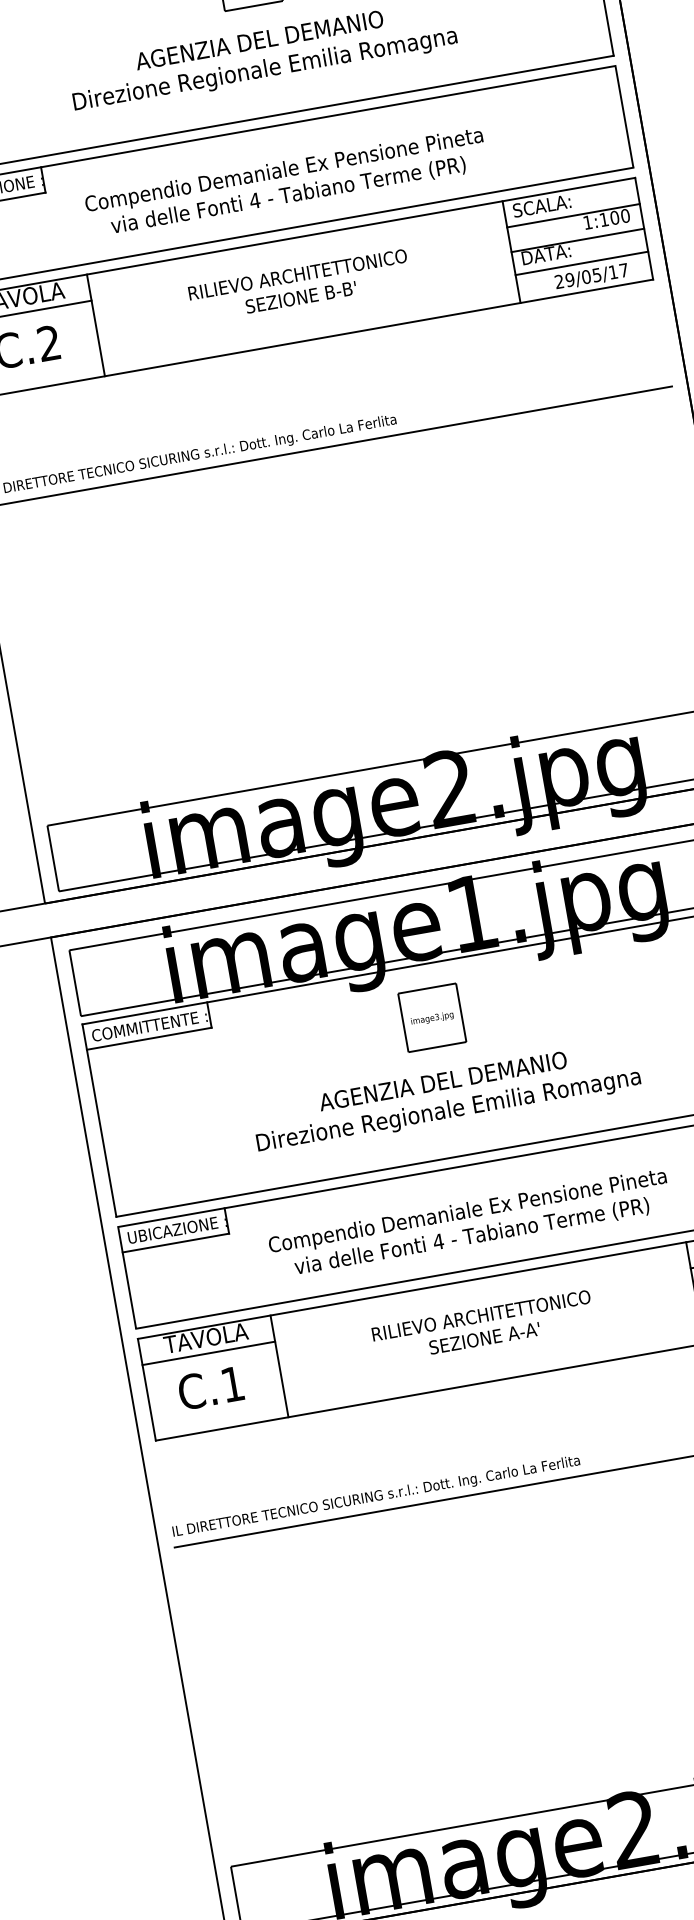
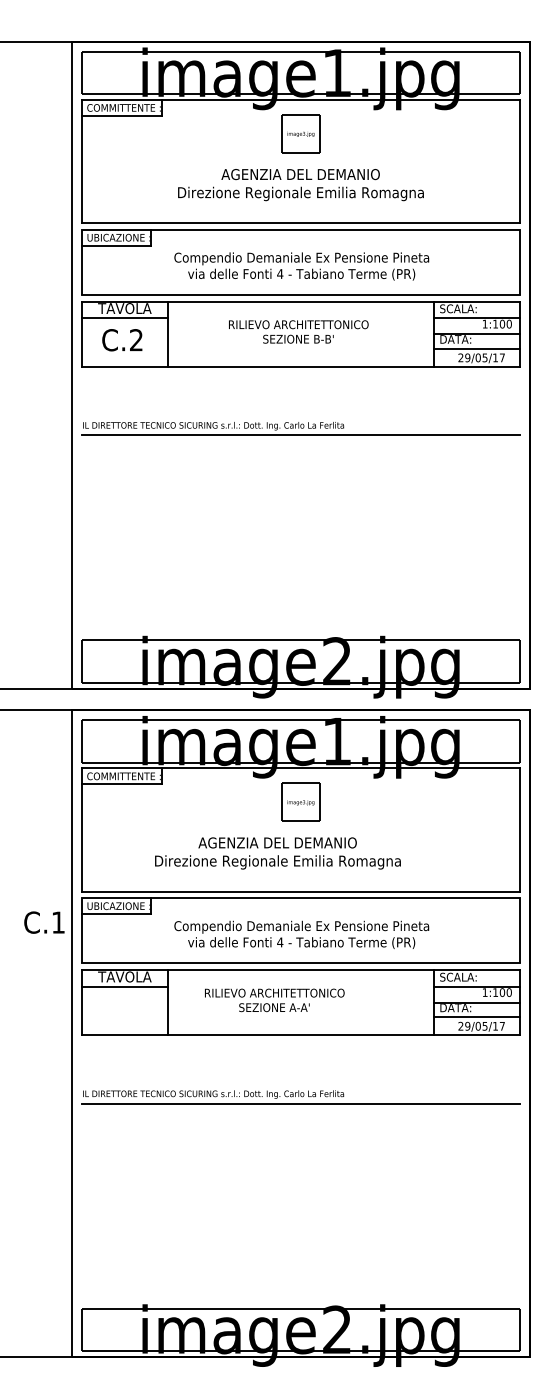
text: (445, 1097) -> (277, 853), moved
text: (482, 1327) -> (274, 1000), moved
text: (211, 1387) -> (44, 922), moved

